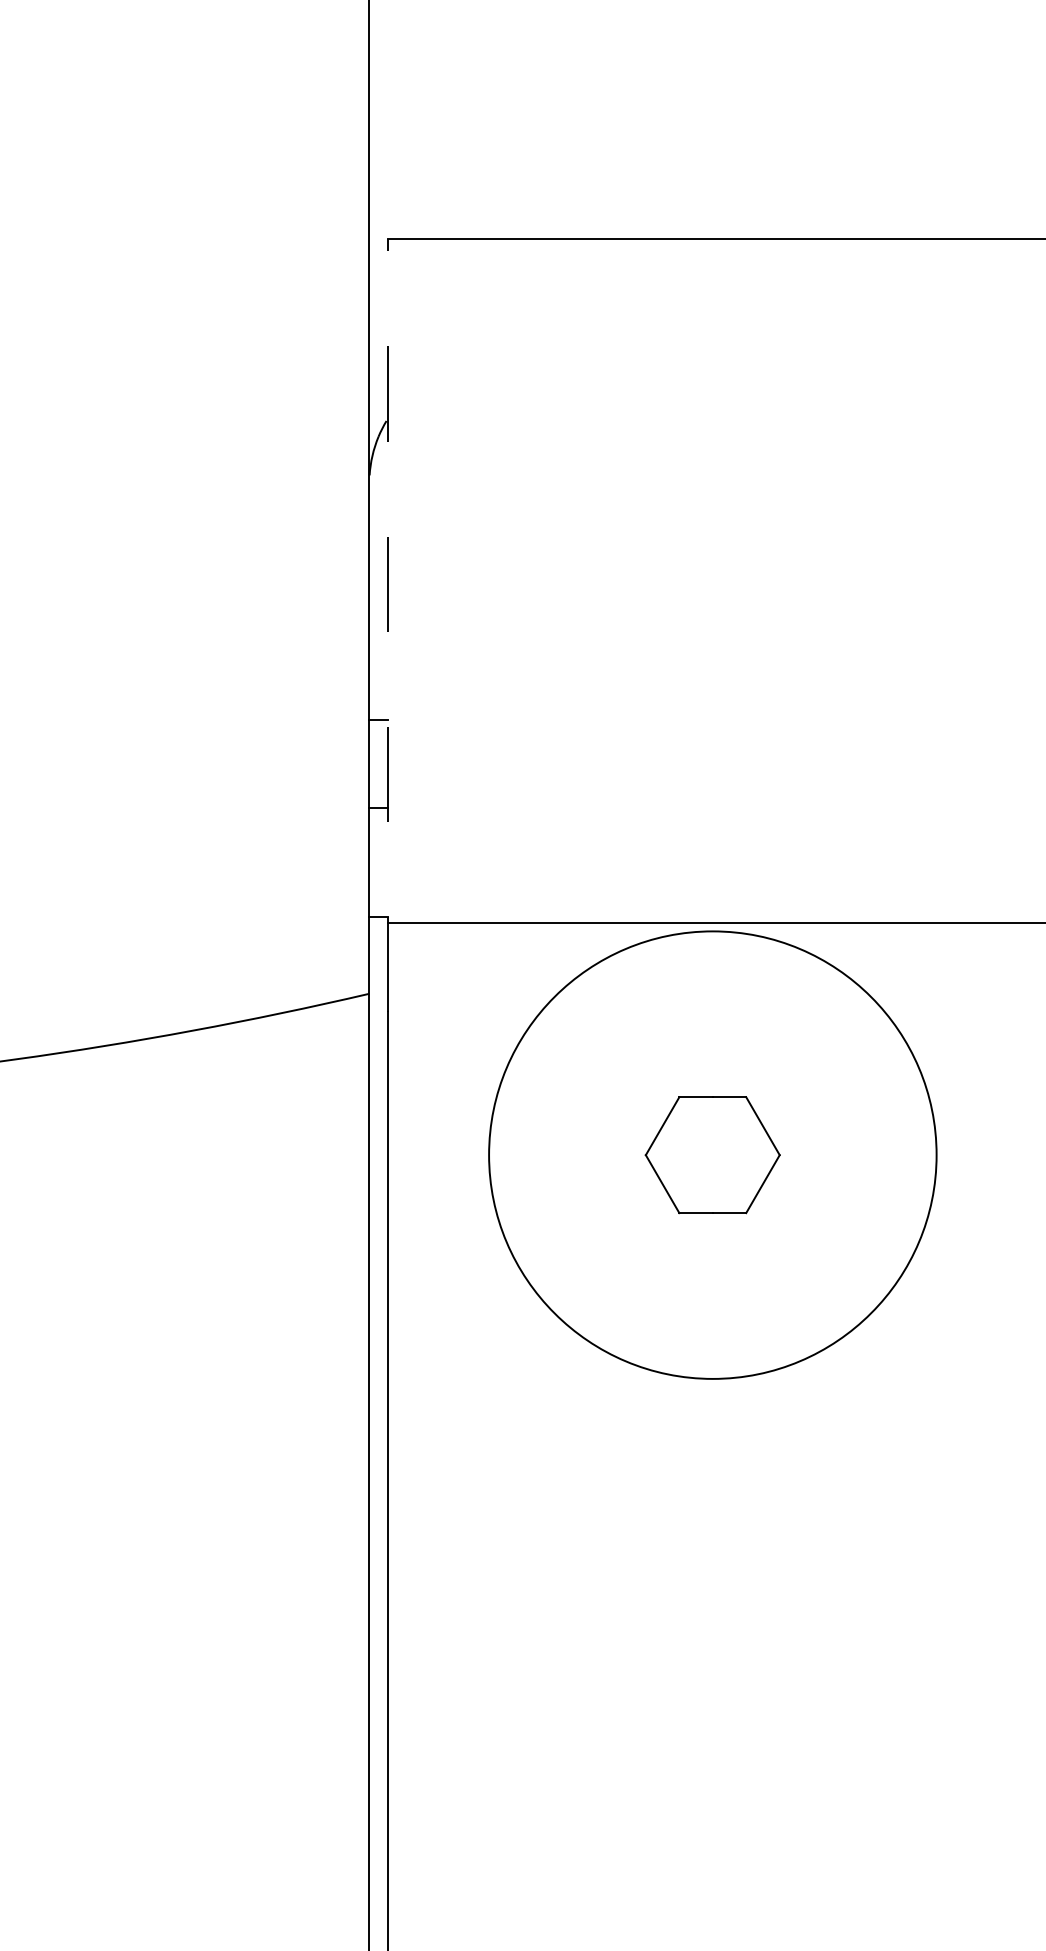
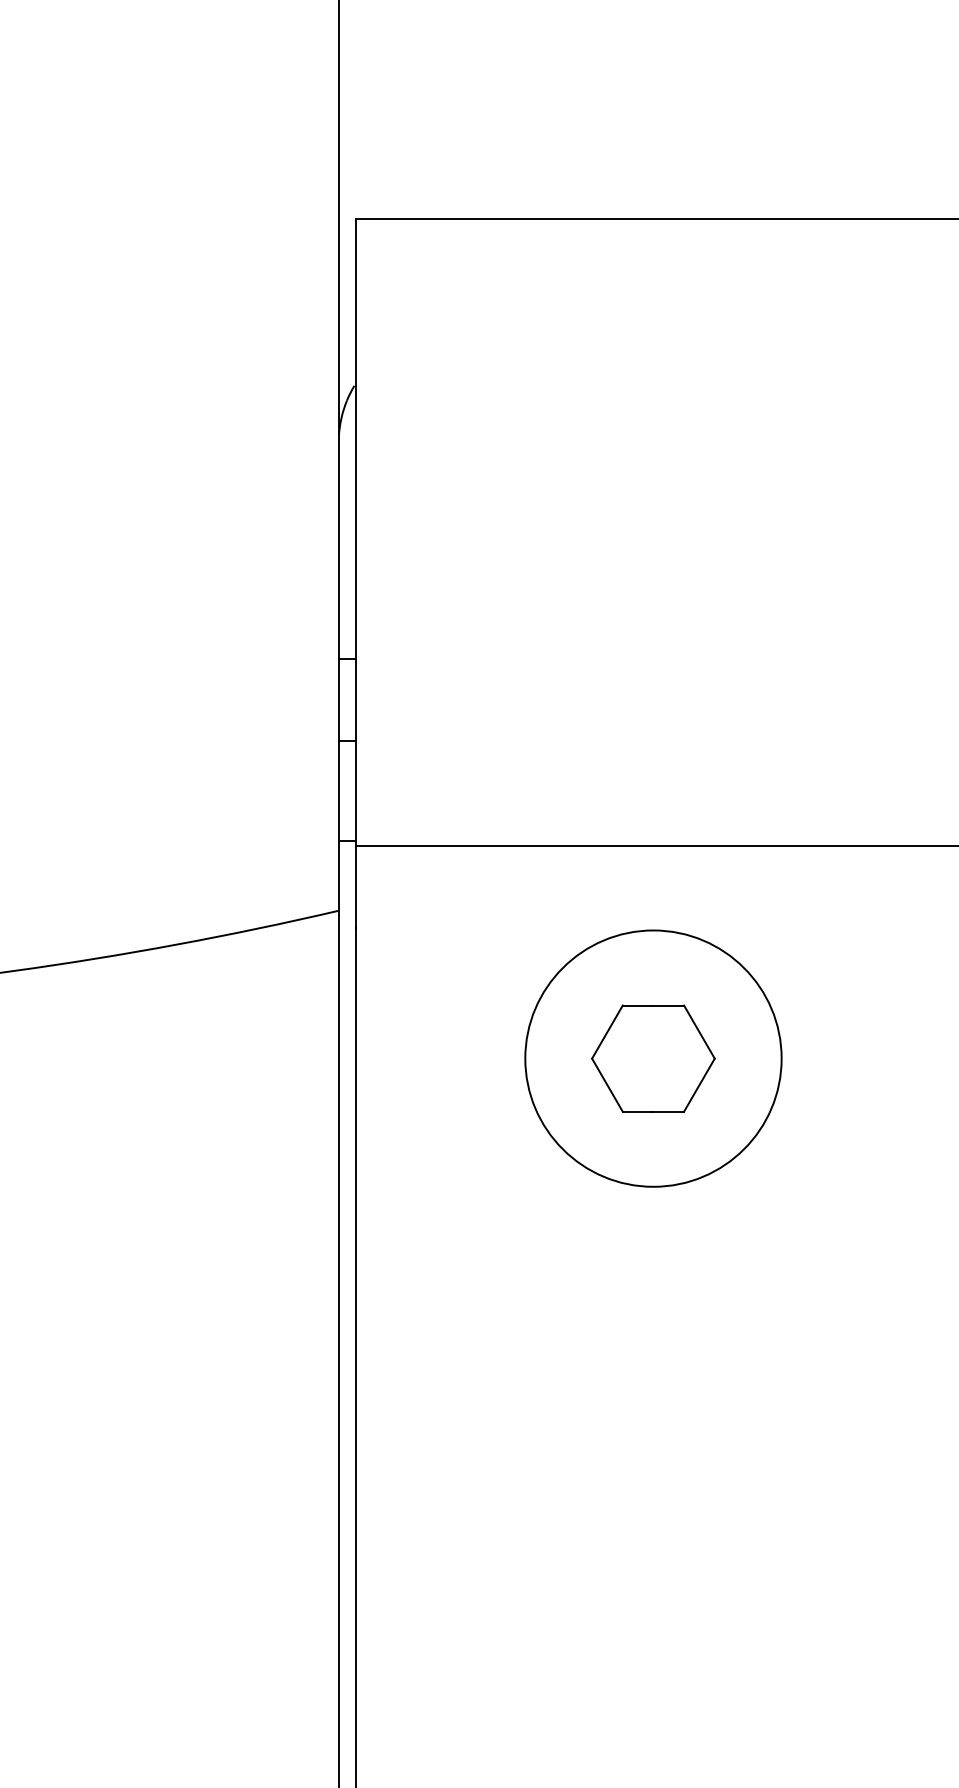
line: (388, 625) -> (356, 573), dashed -> solid
circle: (712, 1155) -> (653, 1058), size x0.62

